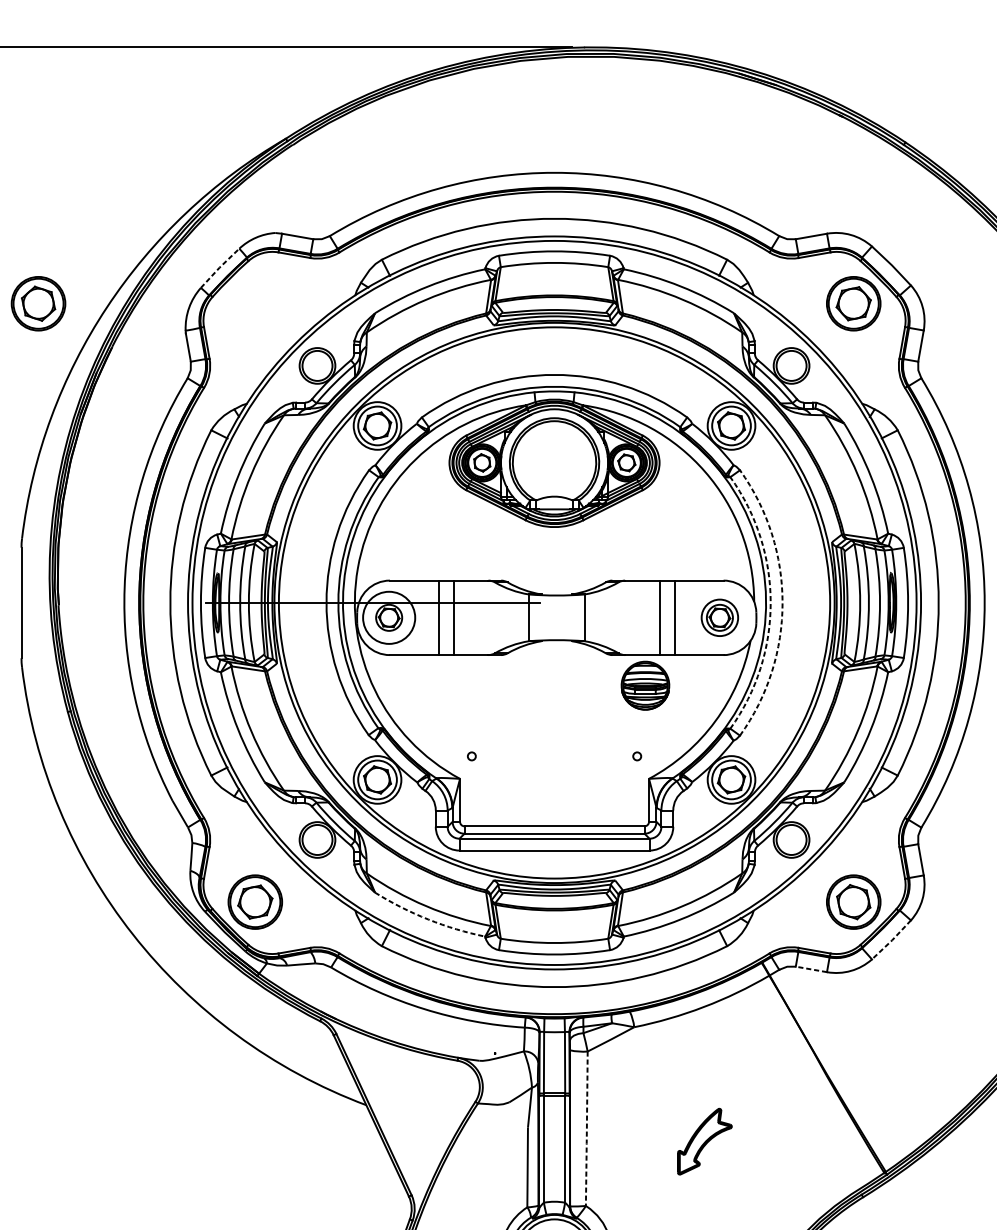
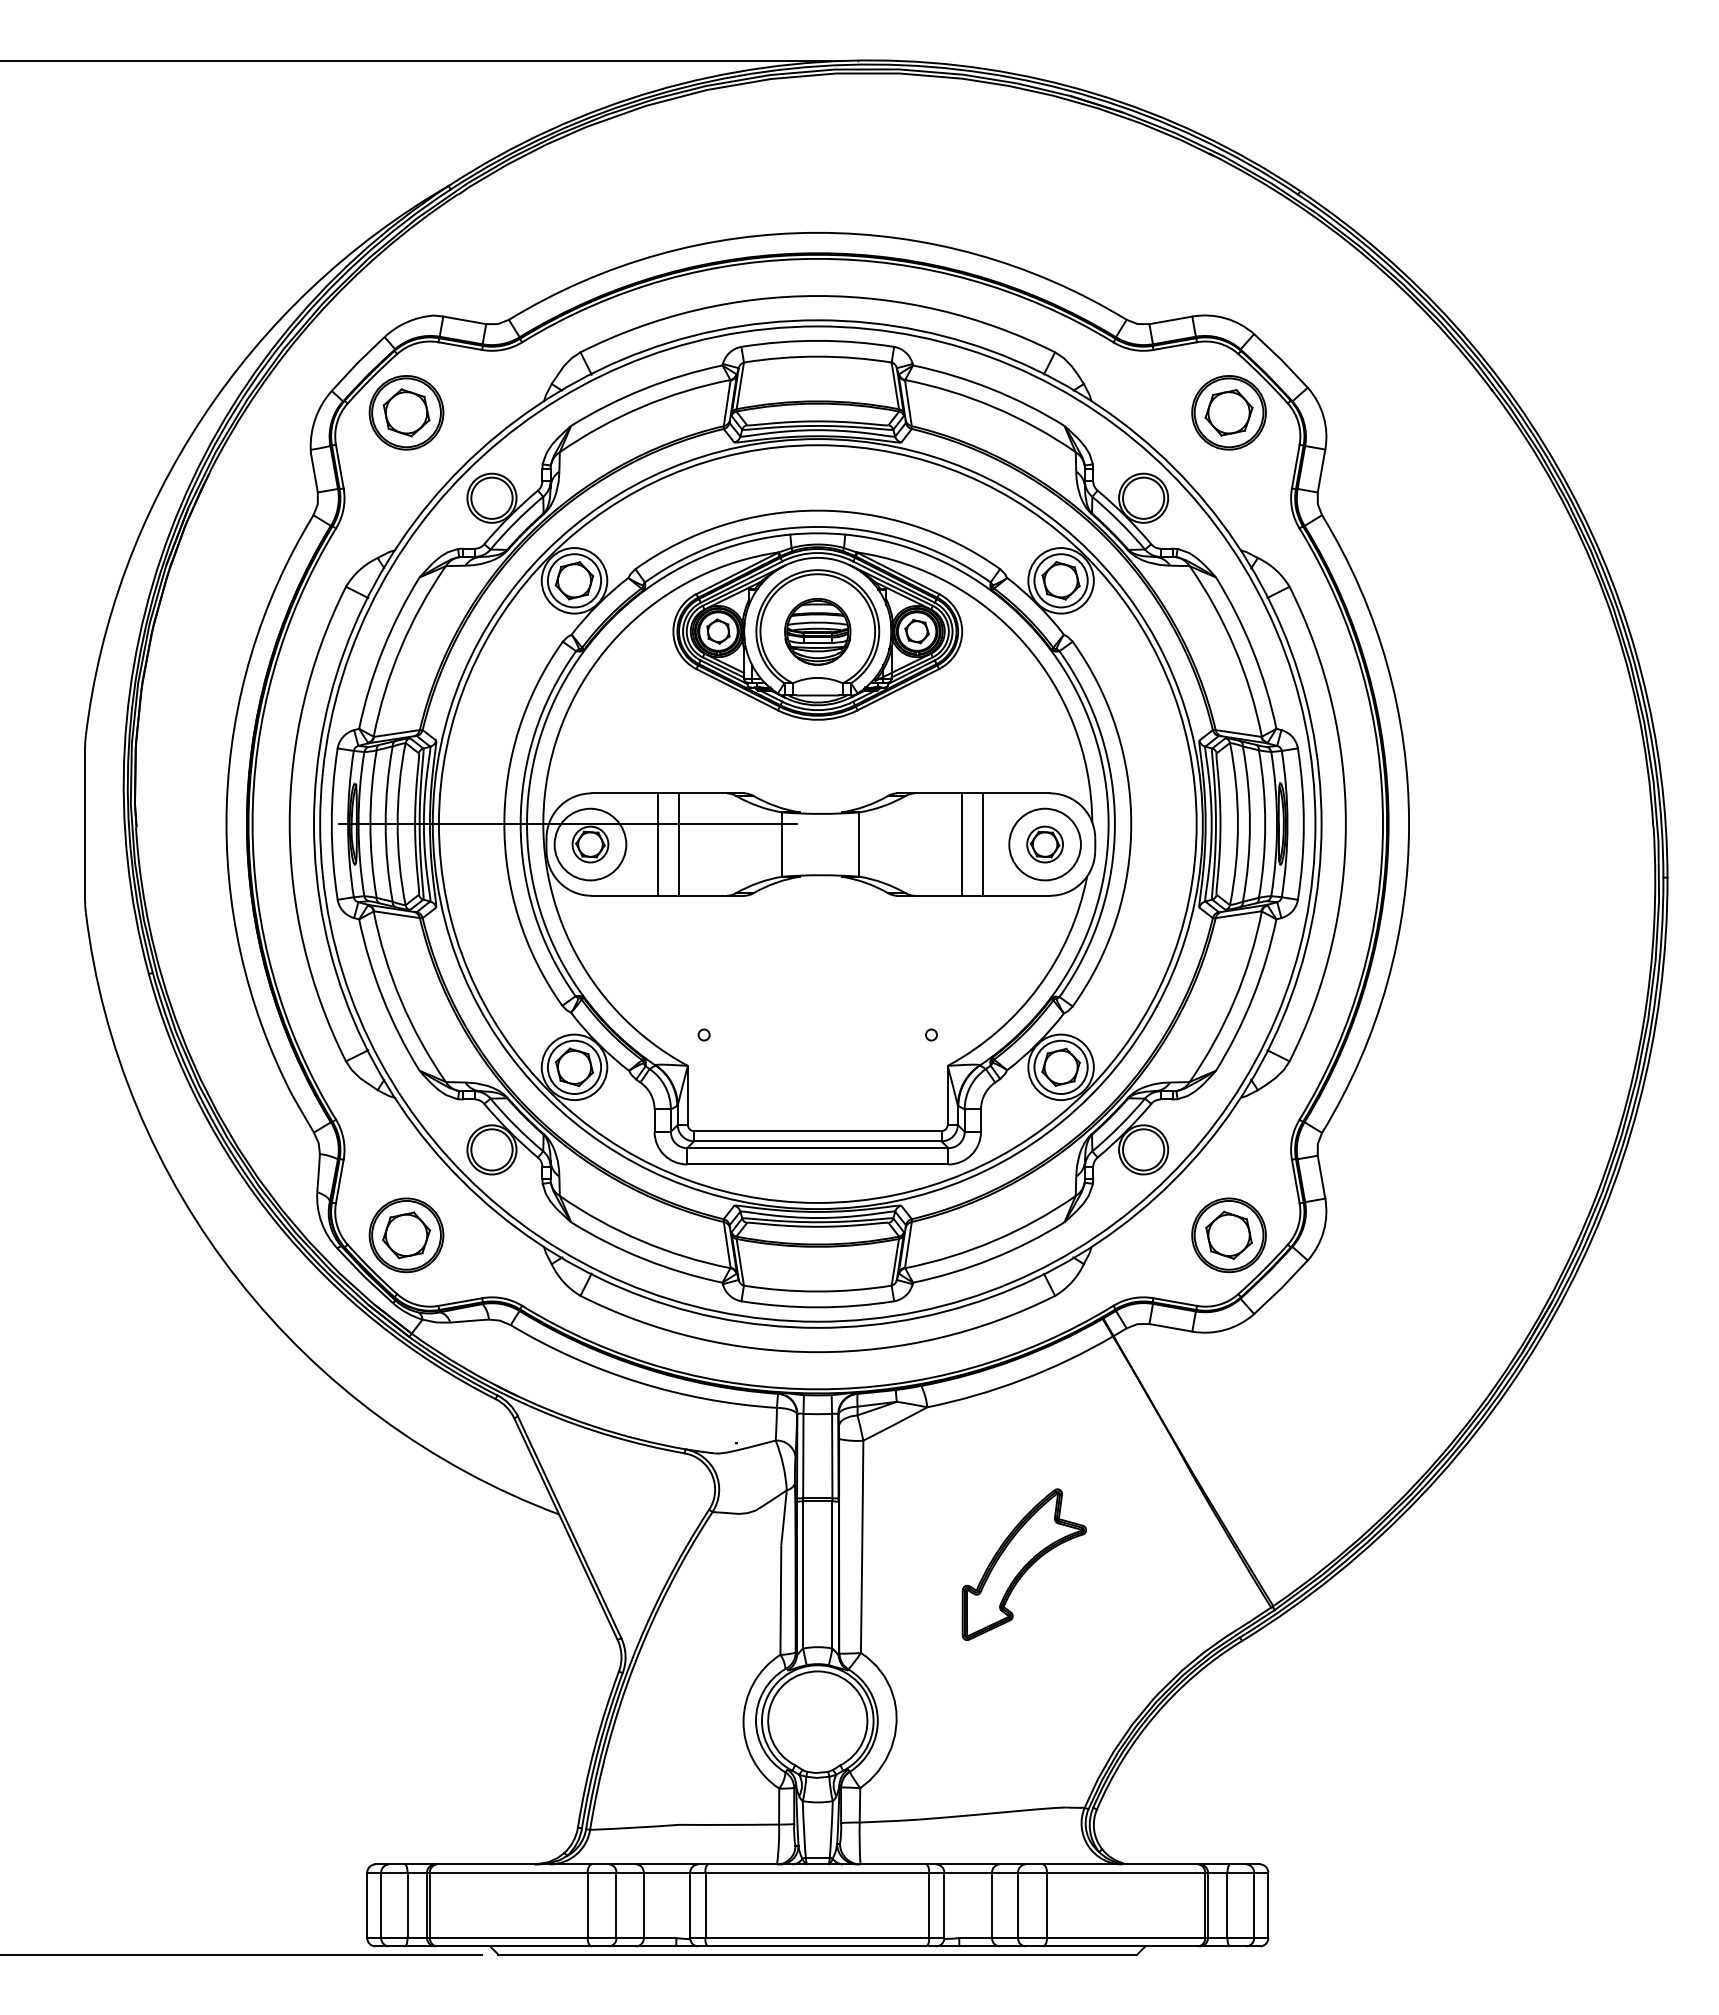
line: (219, 267) -> (357, 363), dashed -> solid
part: (38, 303) -> (406, 412), moved
arc: (770, 603) -> (1114, 824), dashed -> solid
arc: (782, 603) -> (1131, 824), dashed -> solid
circle: (719, 617) -> (1044, 844), size x1.43
part: (645, 685) -> (817, 631), moved
arc: (428, 919) -> (644, 1259), dashed -> solid
line: (891, 940) -> (1281, 1287), dashed -> solid
line: (811, 969) -> (1170, 1327), dashed -> solid
line: (587, 1129) -> (862, 1547), dashed -> solid
part: (704, 1141) -> (1024, 1564), size x1.67

